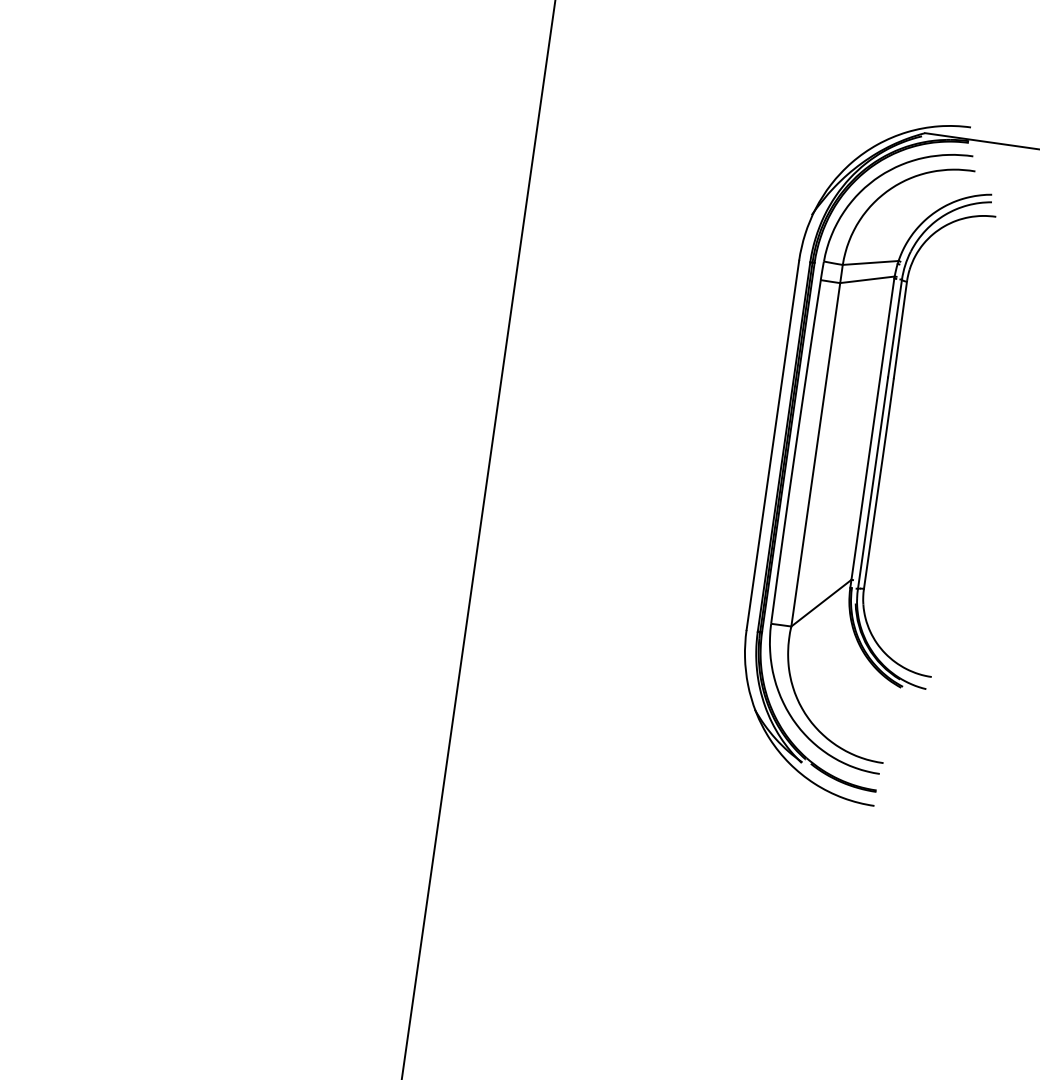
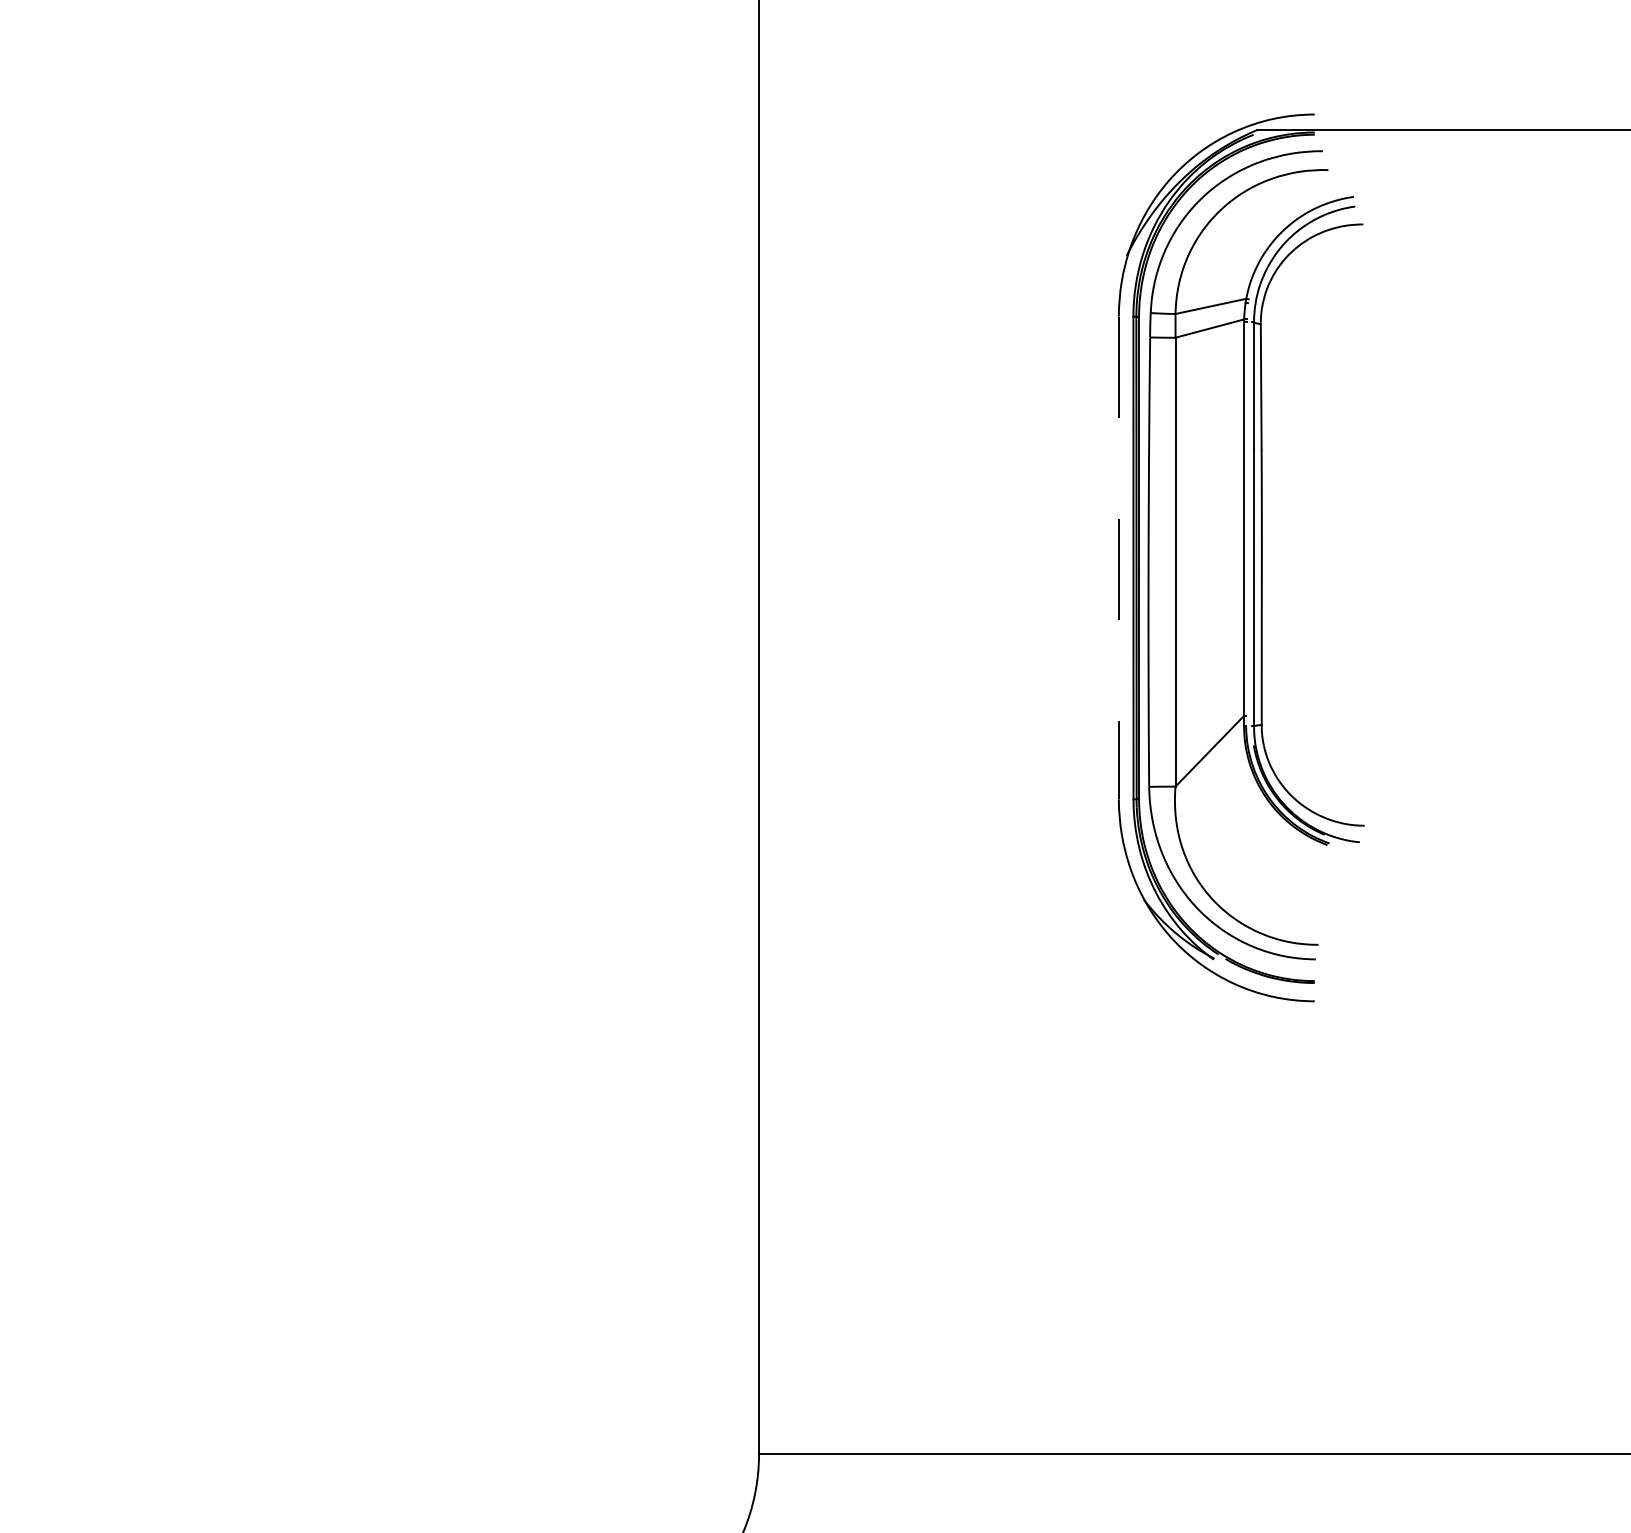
line: (772, 445) -> (1118, 558), solid -> dashed

